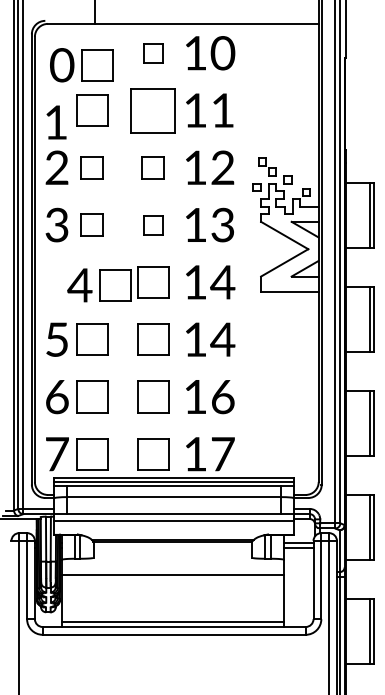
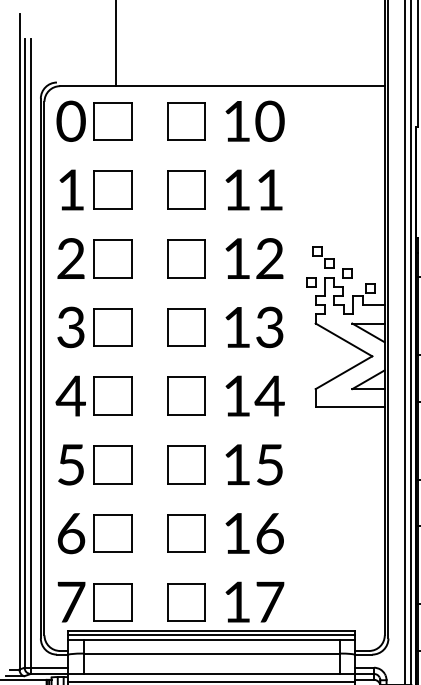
part: (153, 53) -> (186, 121), size x1.67
part: (81, 65) -> (94, 121), moved
part: (153, 110) -> (186, 190), size x0.71
text: (56, 122) -> (71, 190), moved
part: (92, 167) -> (113, 258), size x1.43
part: (153, 167) -> (186, 258), size x1.43
part: (92, 225) -> (113, 327), size x1.43
part: (153, 225) -> (186, 327), size x1.67
part: (99, 285) -> (94, 396), moved
text: (222, 339) -> (269, 464), 14 -> 15

